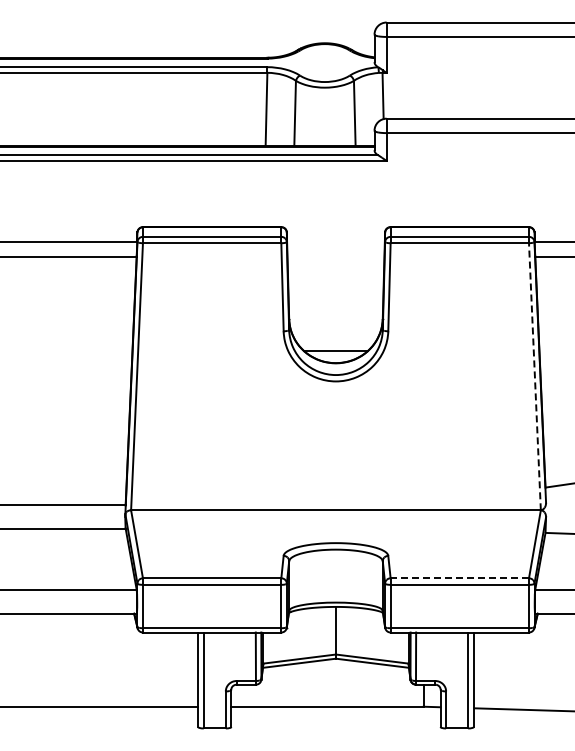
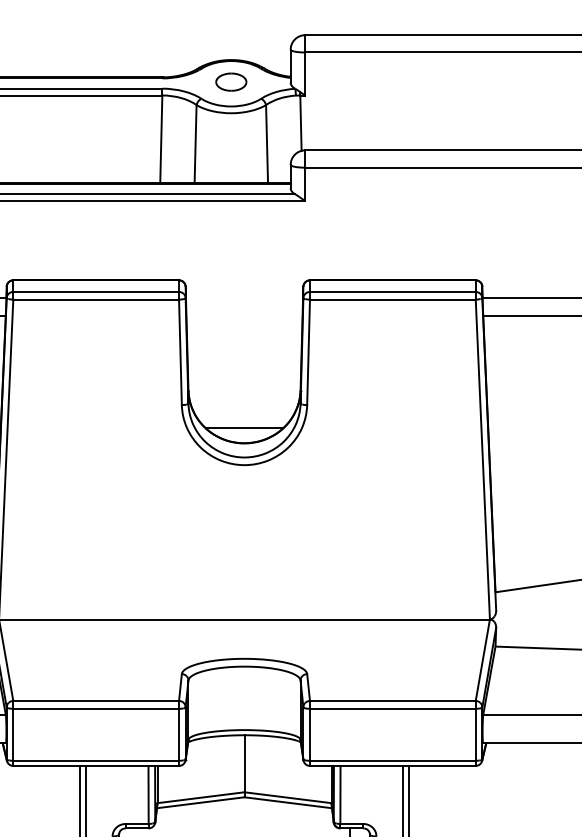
part: (324, 61) -> (230, 81), added
line: (534, 376) -> (482, 459), dashed -> solid
line: (459, 578) -> (392, 701), dashed -> solid

